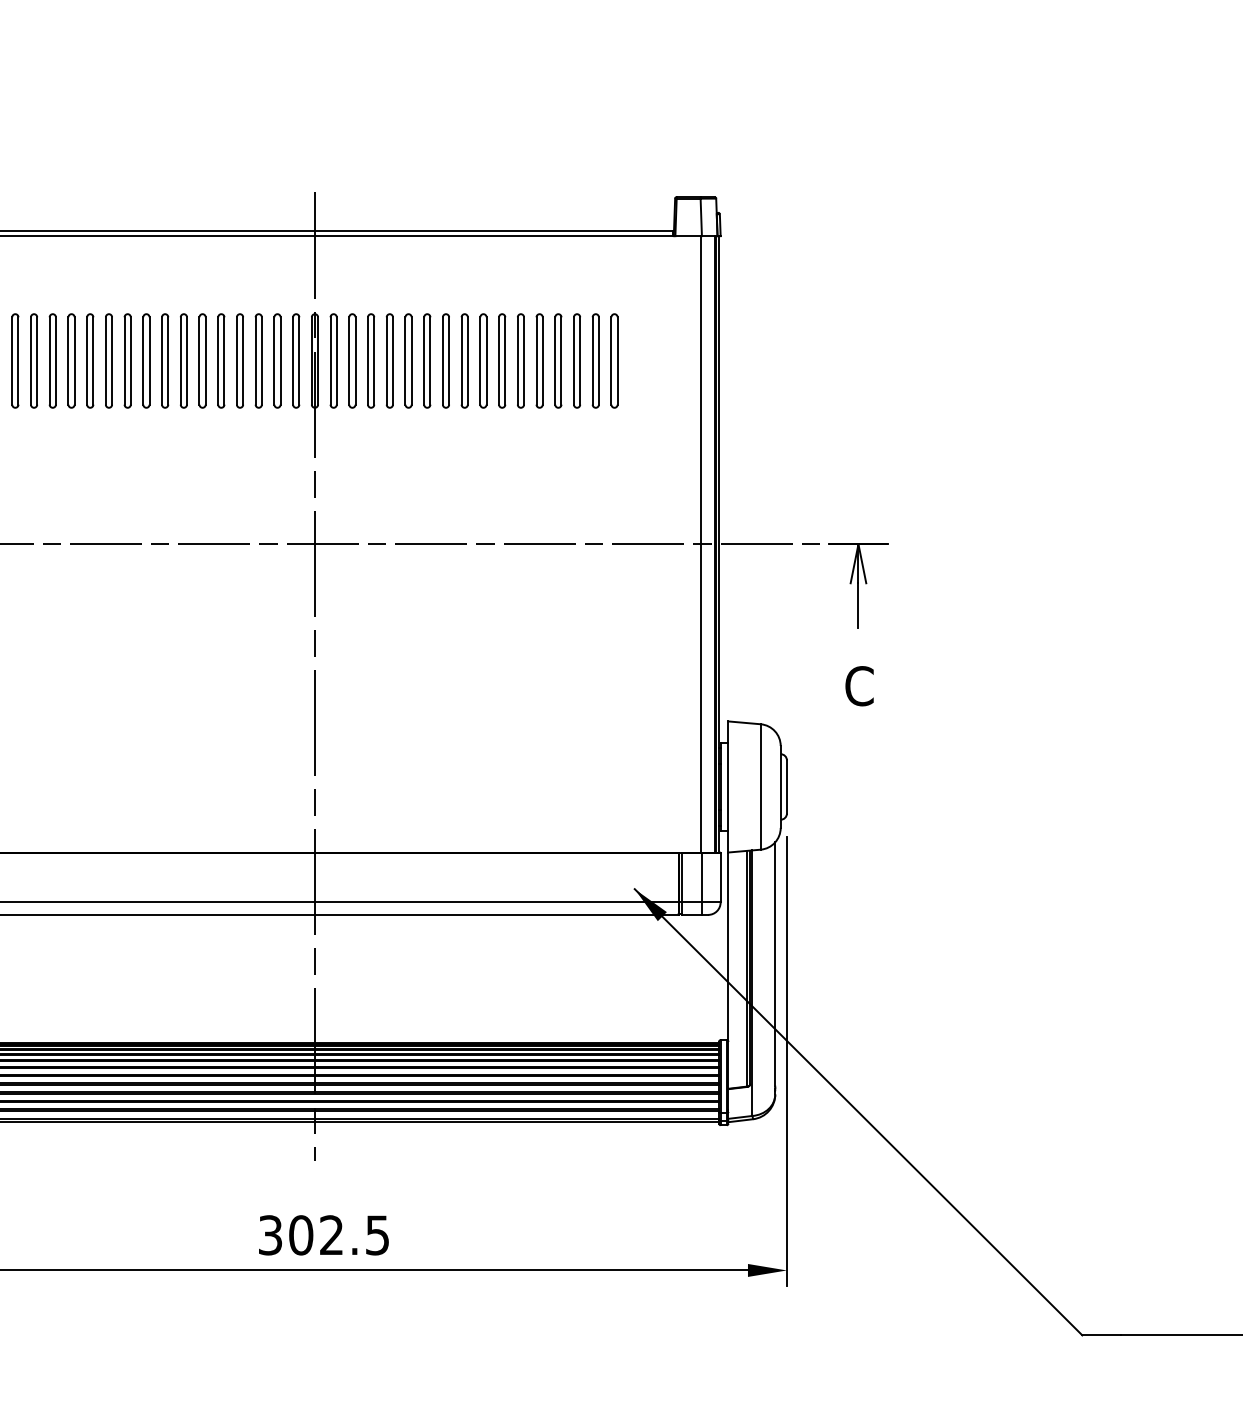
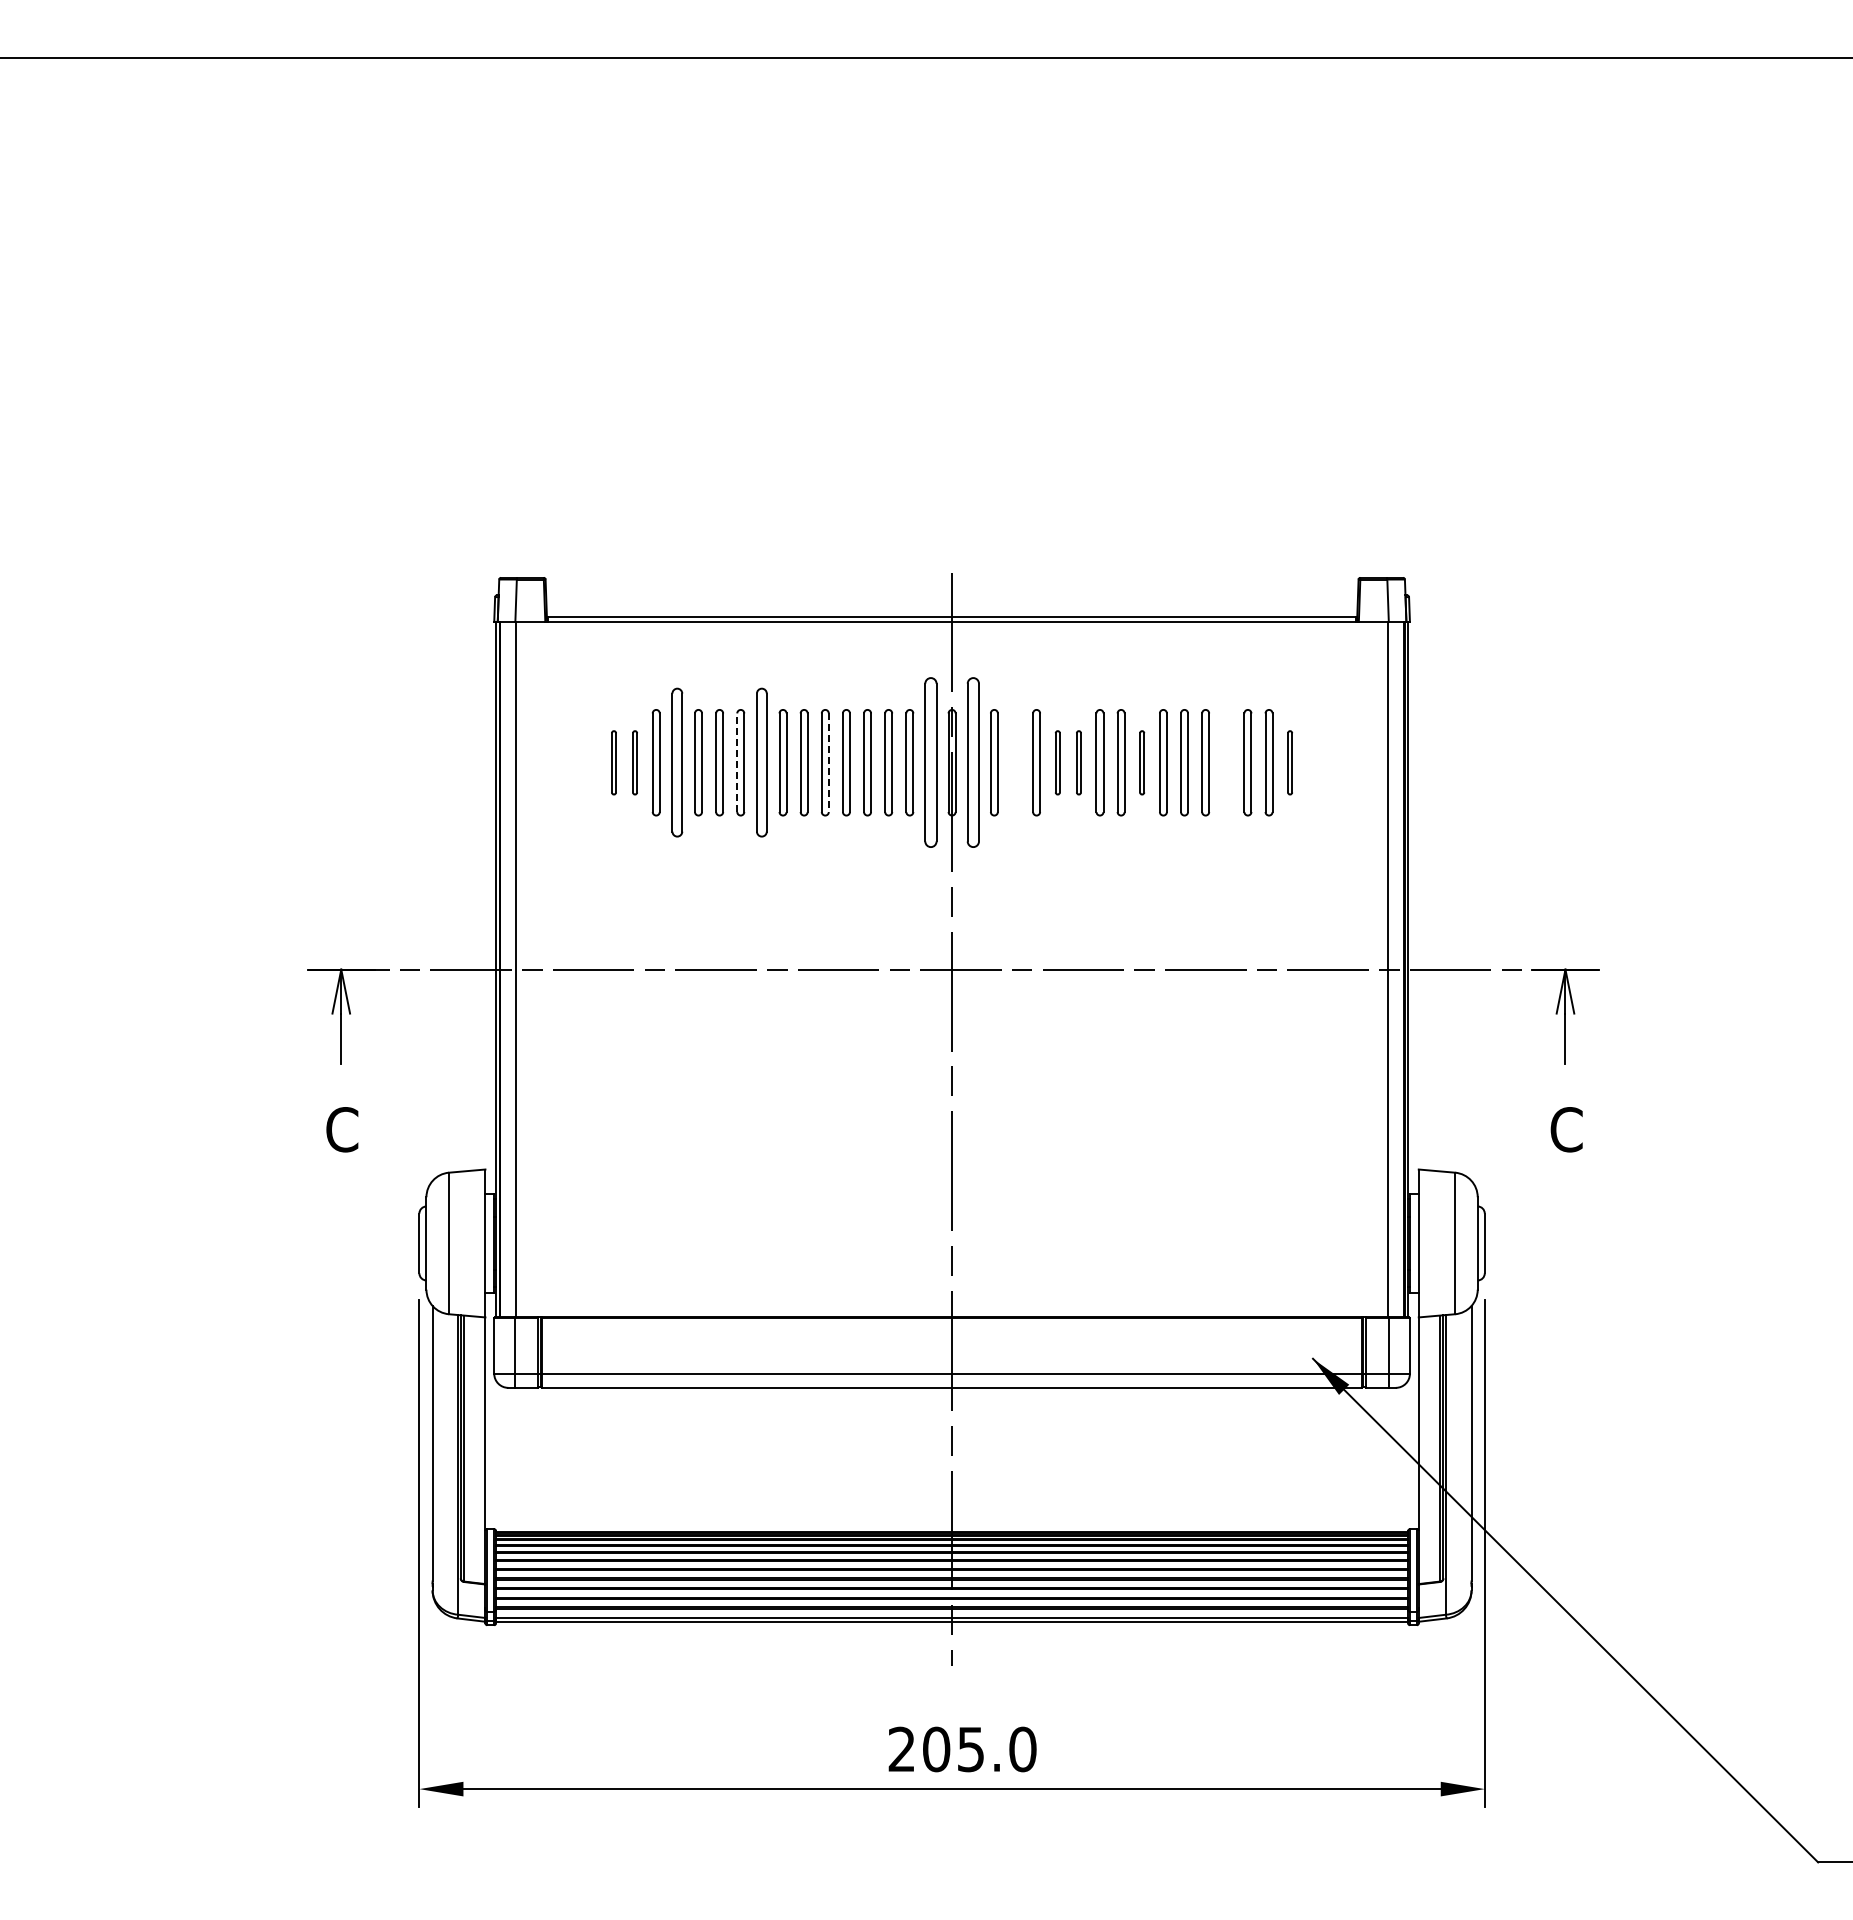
part: (14, 360) -> (613, 762), size x0.6
part: (33, 360) -> (634, 762), size x0.6
part: (71, 360) -> (677, 762), size x1.4
line: (124, 360) -> (737, 762), solid -> dashed
part: (146, 360) -> (761, 762), size x1.4
part: (295, 360) -> (930, 762), size x1.6
part: (333, 360) -> (972, 762), size x1.6
part: (371, 360) -> (1015, 762), removed
part: (408, 360) -> (1057, 762), size x0.6
part: (426, 360) -> (1078, 762), size x0.6
part: (482, 360) -> (1141, 762), size x0.6
part: (558, 360) -> (1226, 762), removed
part: (613, 360) -> (1289, 762), size x0.6
line: (205, 361) -> (828, 763), solid -> dashed
text: (324, 1235) -> (962, 1749), 302.5 -> 205.0

